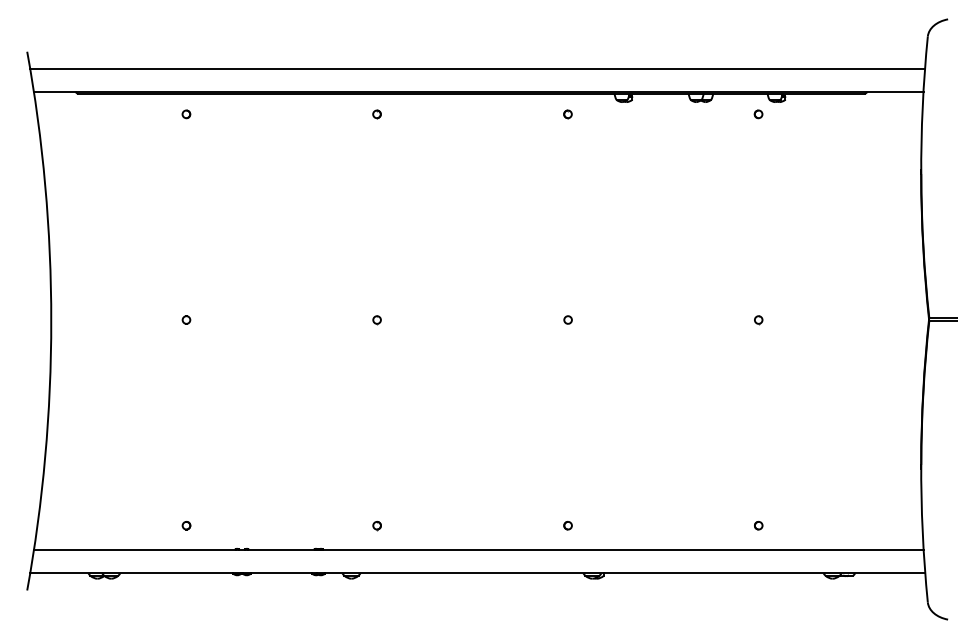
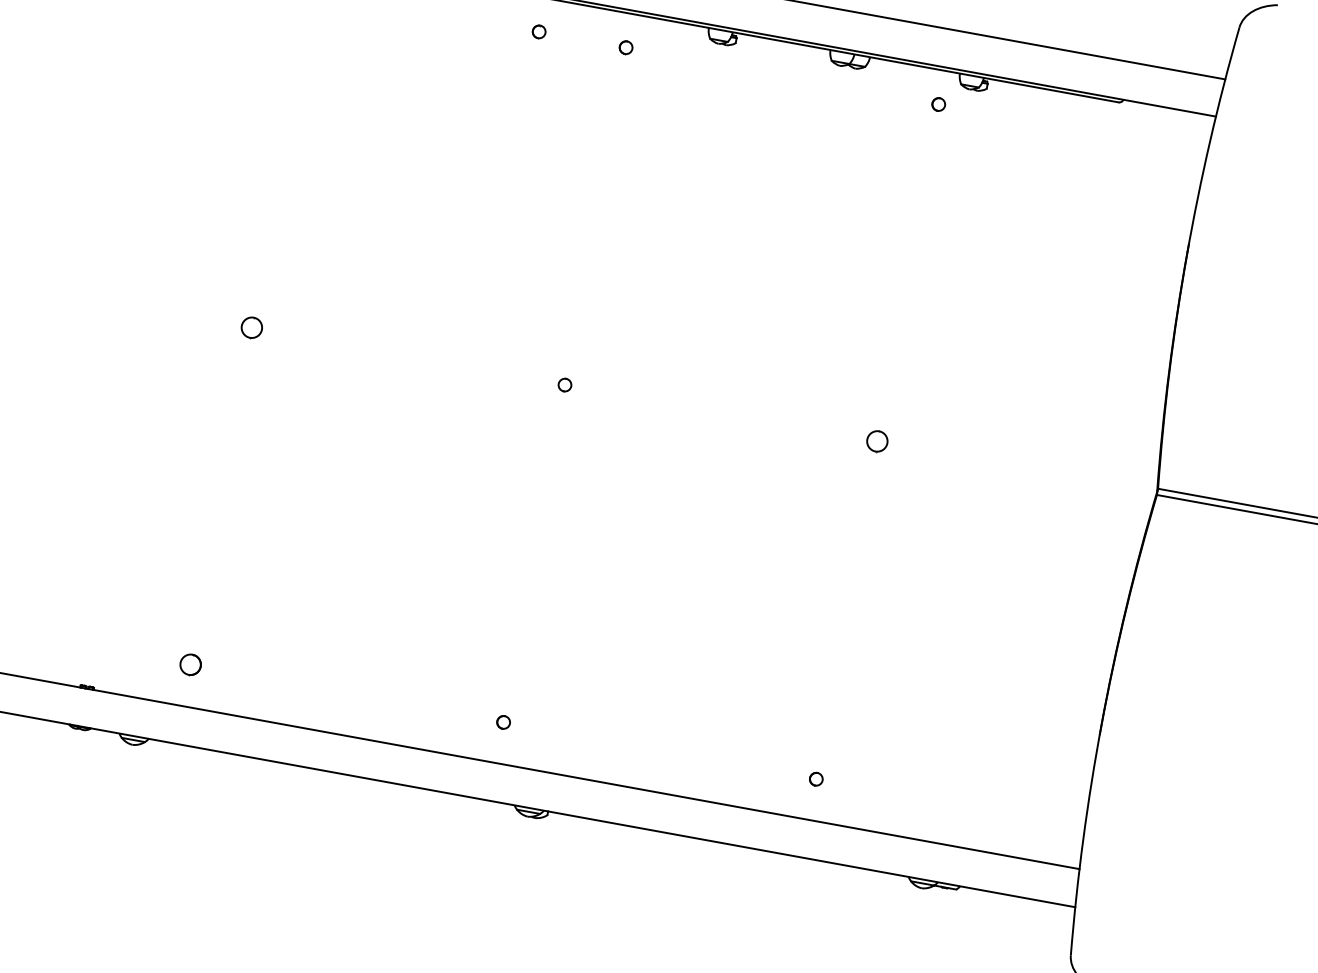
part: (514, 114) -> (538, 32), added
part: (376, 320) -> (250, 328), size x1.6
part: (758, 320) -> (877, 442), size x1.6
part: (376, 526) -> (189, 666), size x1.6

